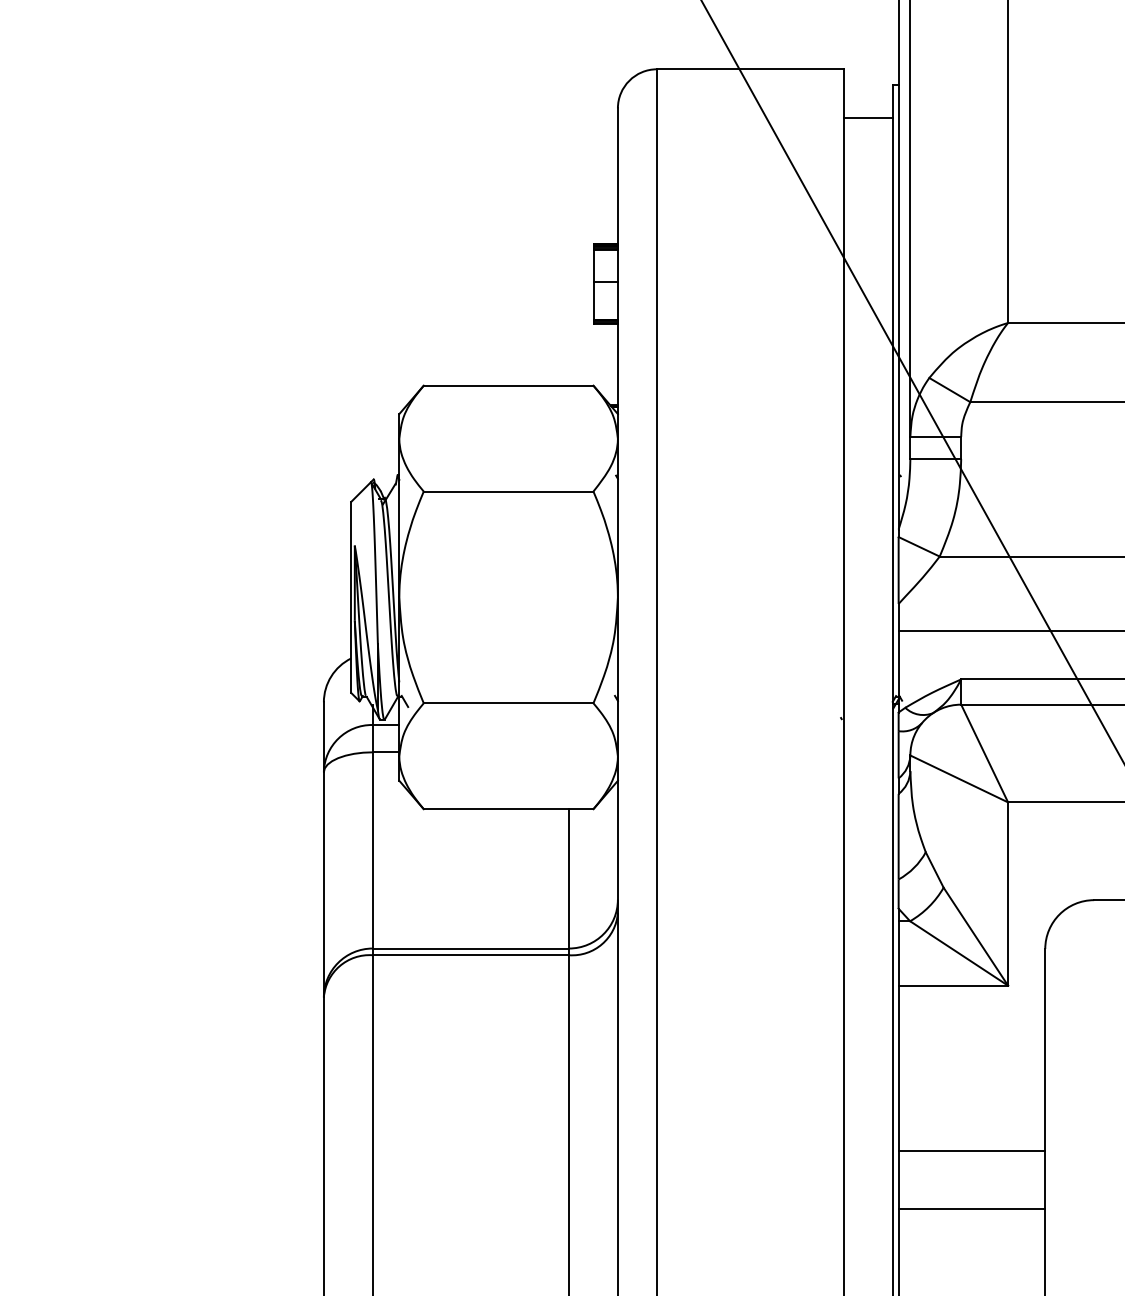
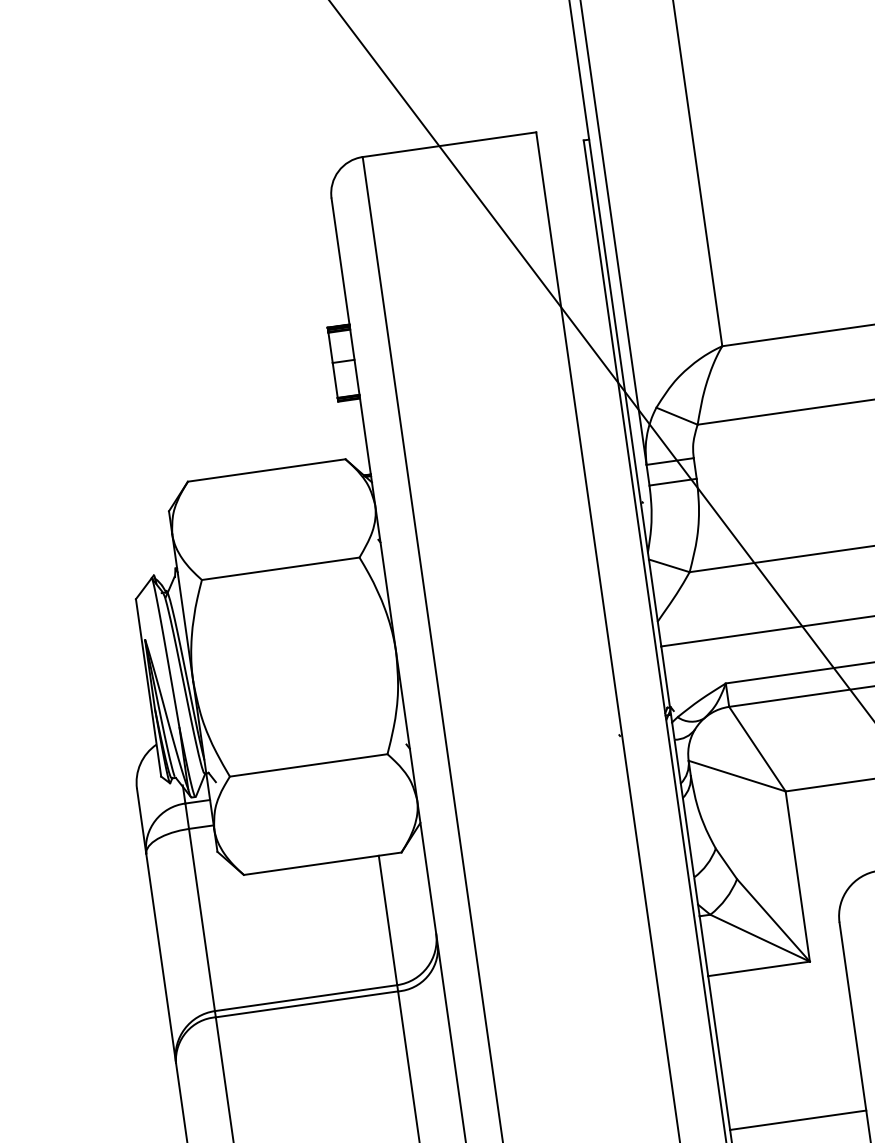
line: (867, 118) -> (564, 174), removed

